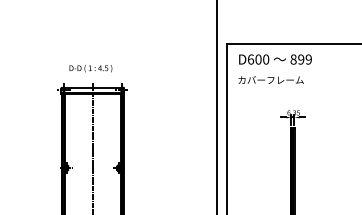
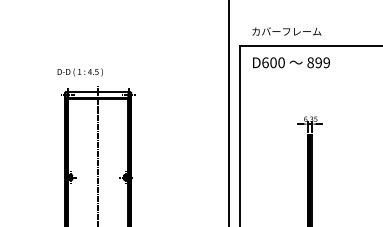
text: (90, 68) -> (79, 72), moved
text: (270, 79) -> (286, 30), moved

